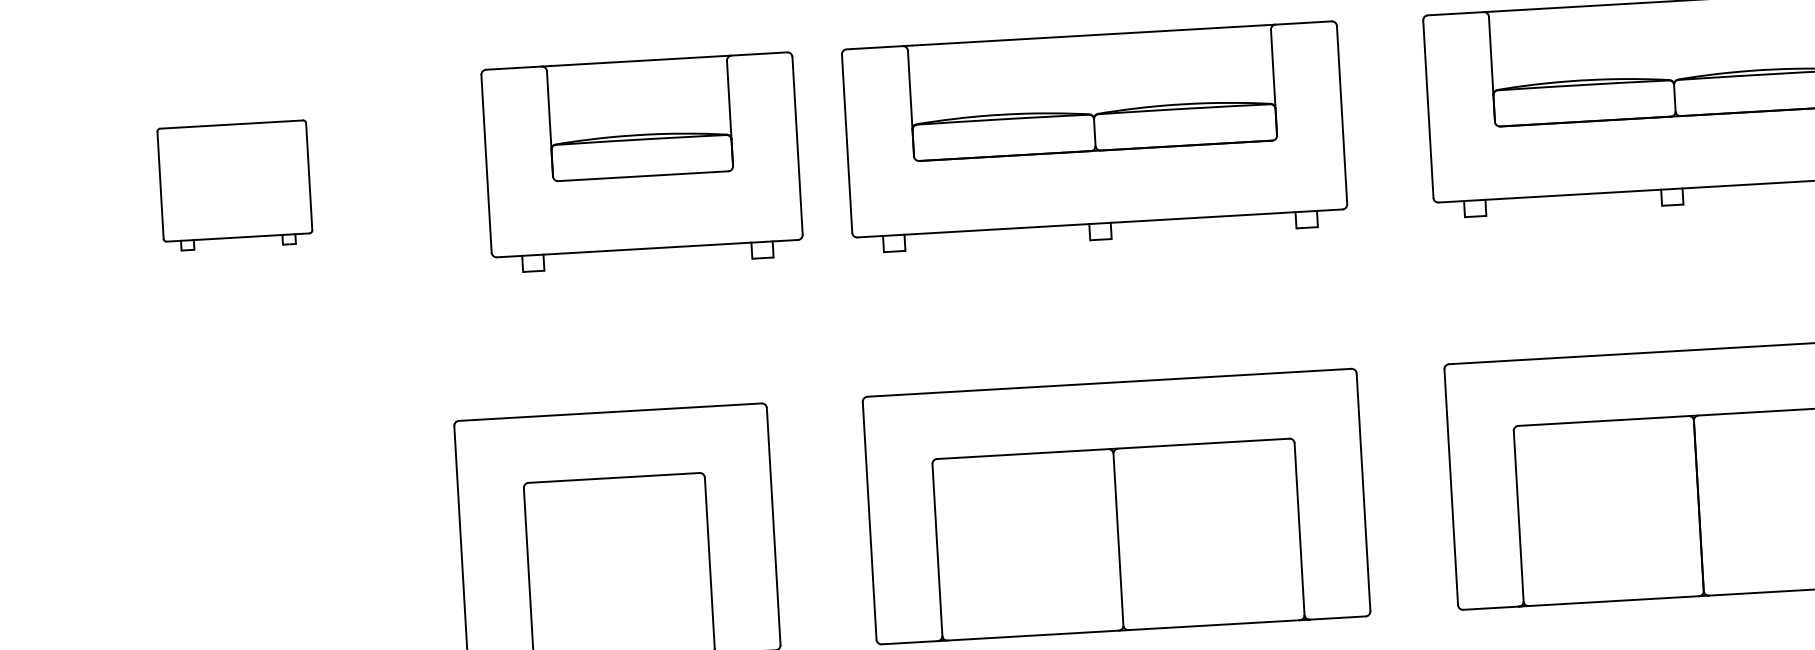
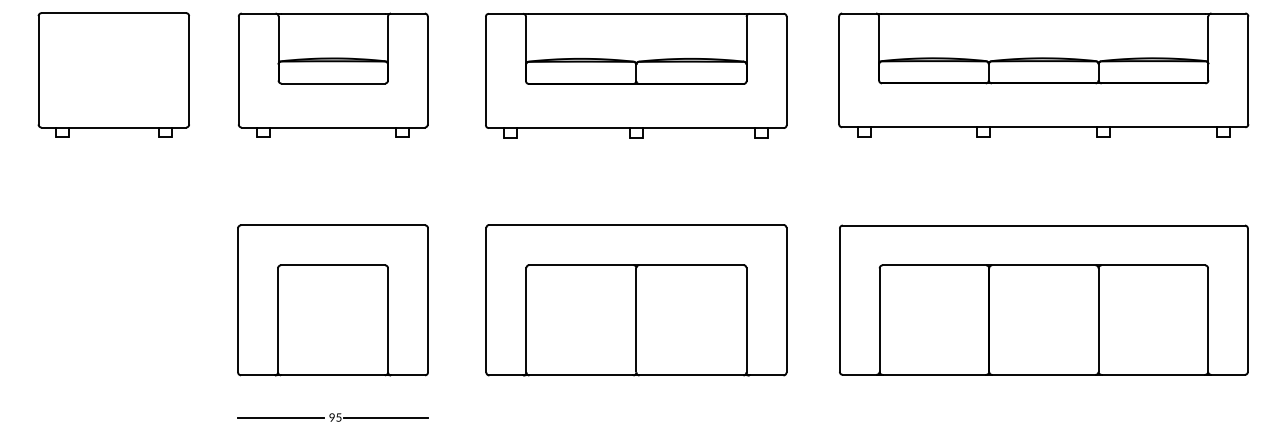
part: (642, 161) -> (333, 74), moved
part: (234, 184) -> (113, 74), size x1.67

